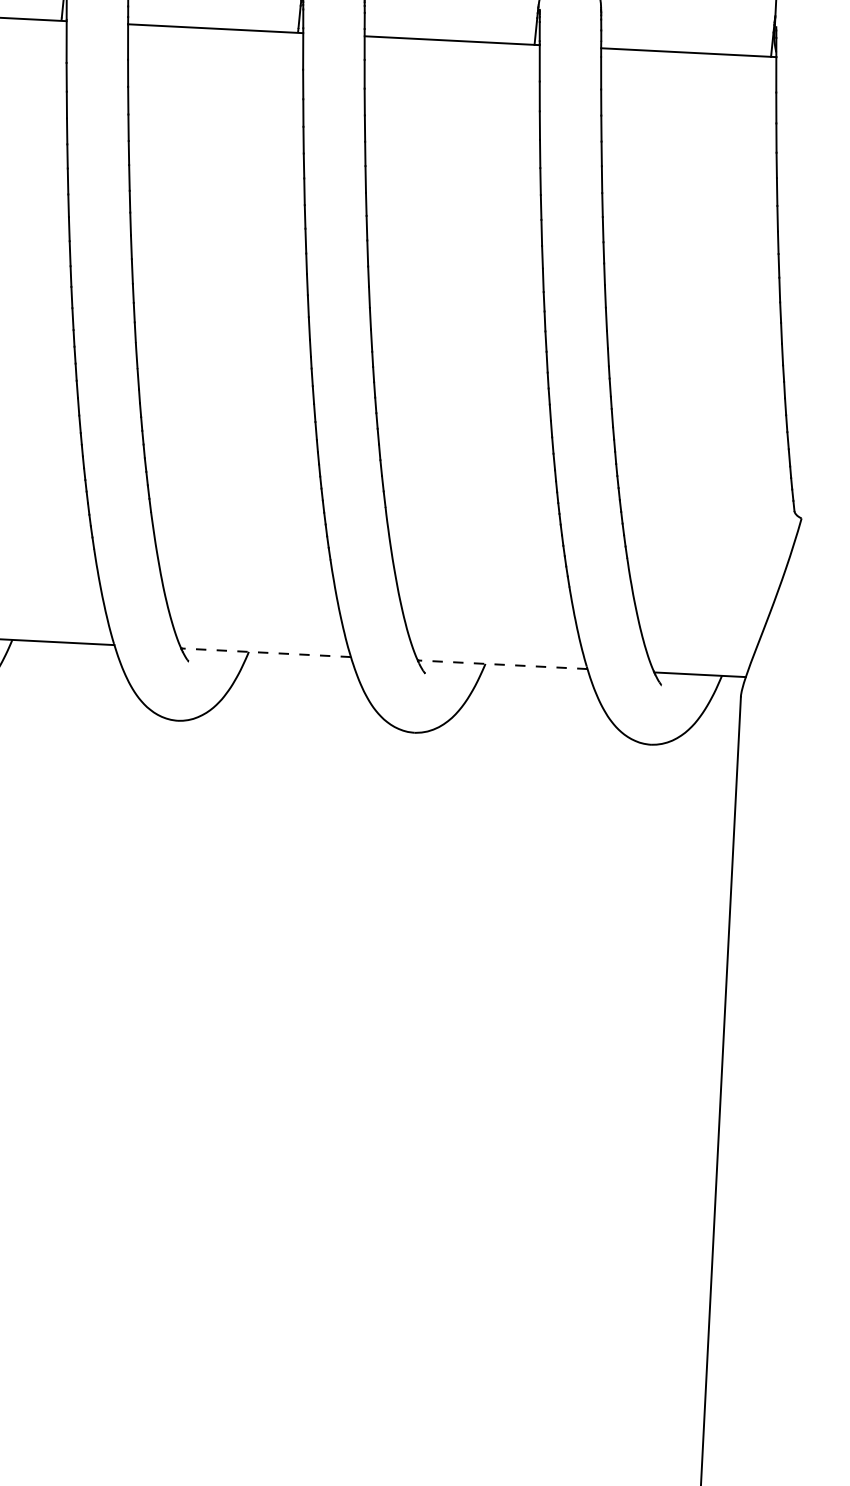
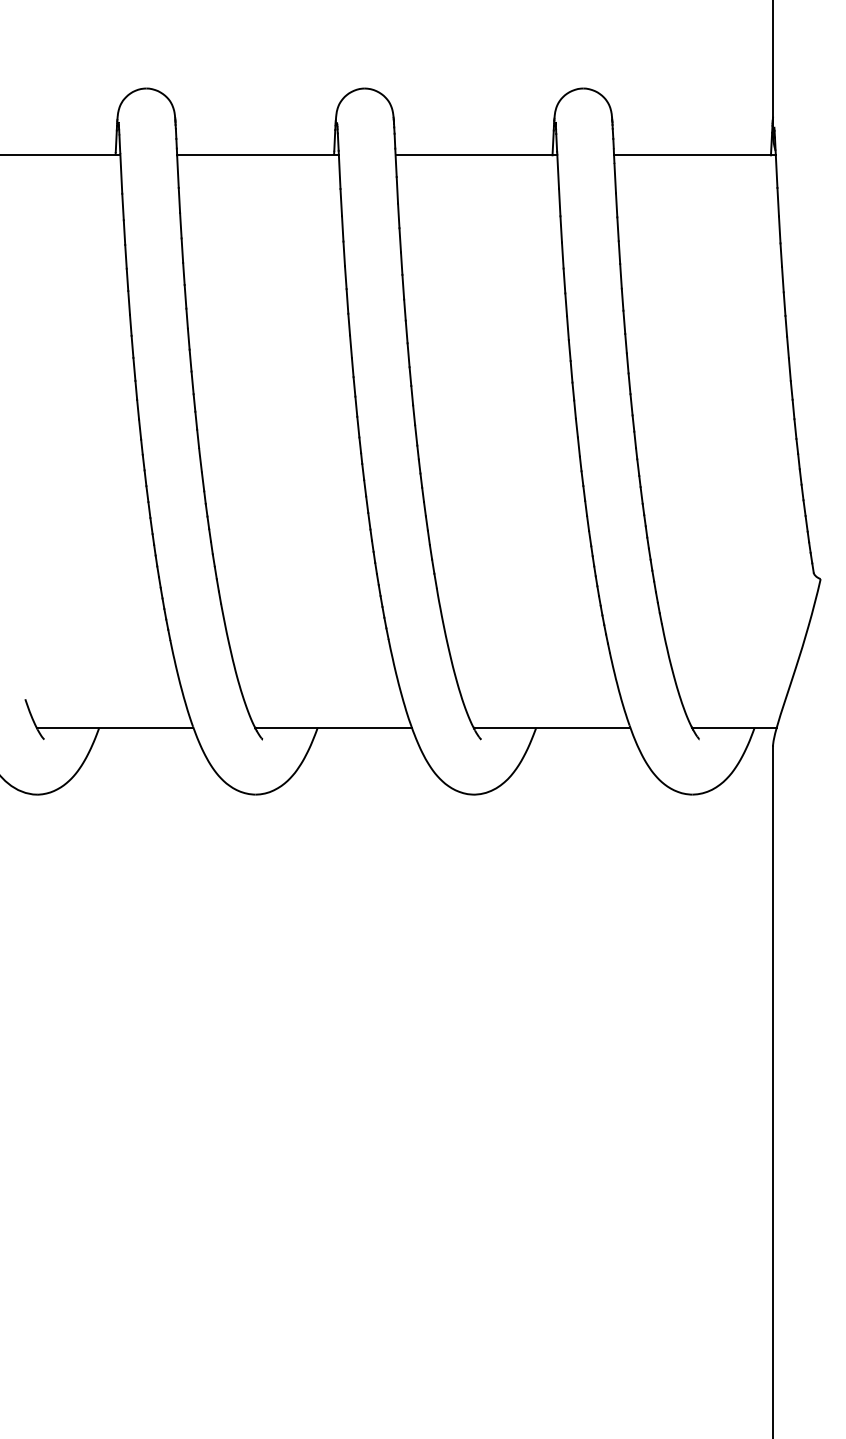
line: (266, 652) -> (333, 727), dashed -> solid
line: (502, 664) -> (551, 727), dashed -> solid

